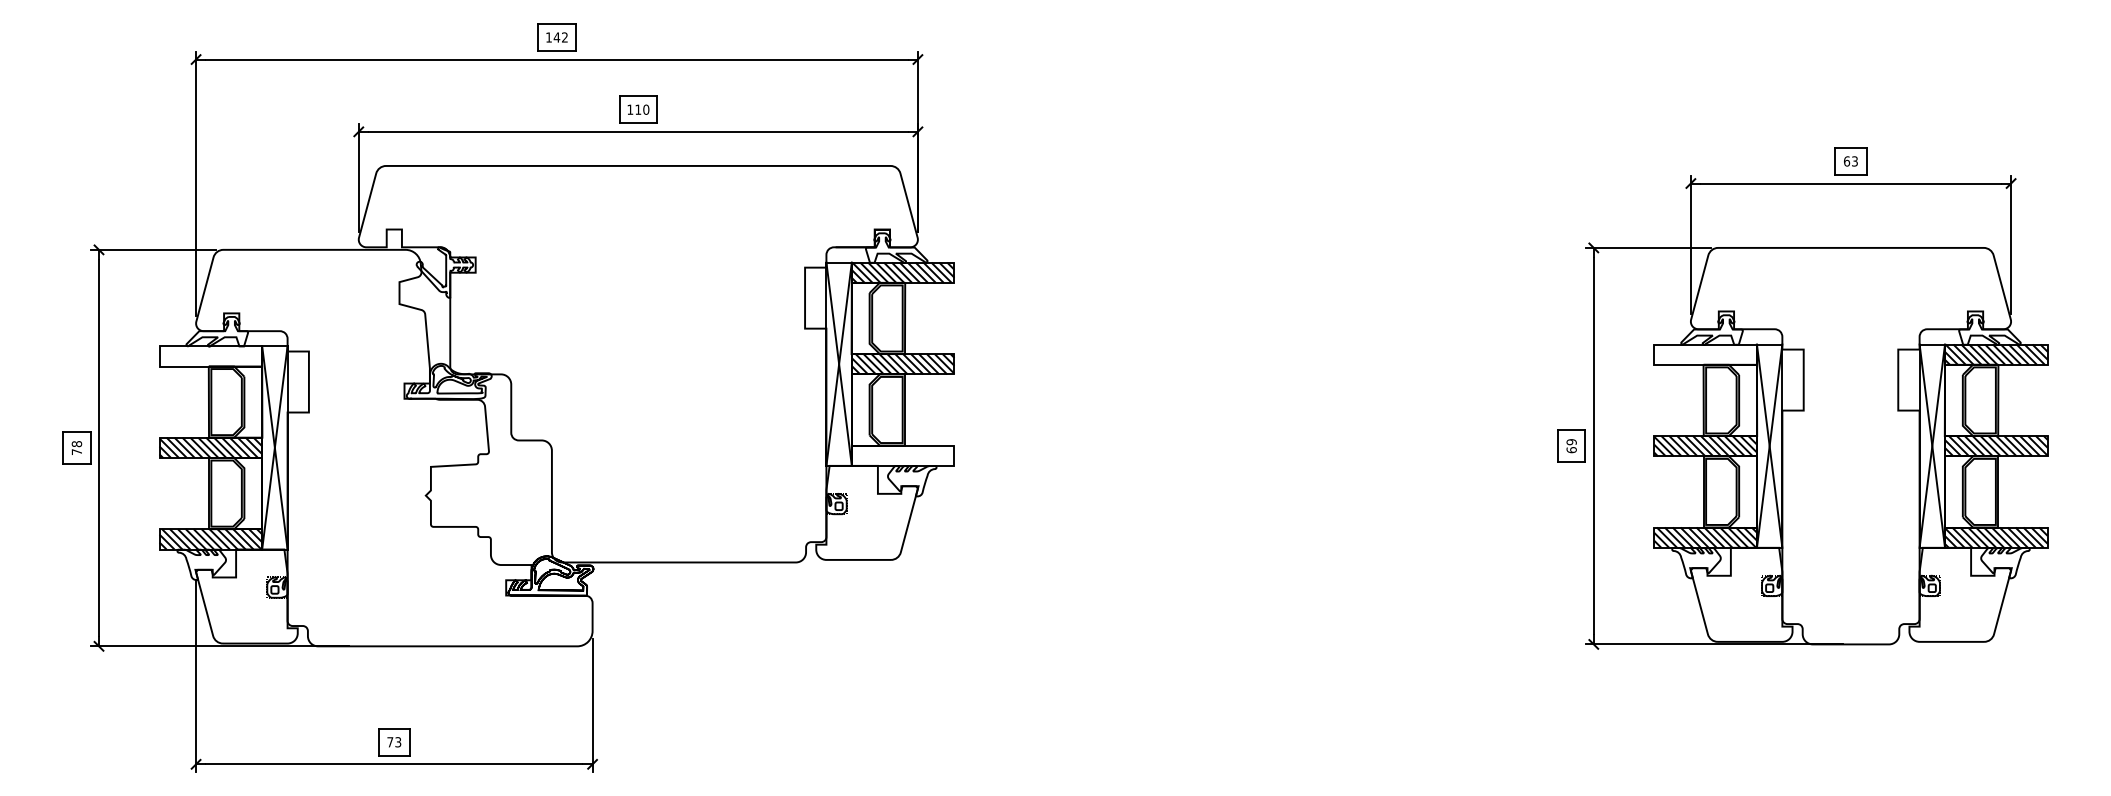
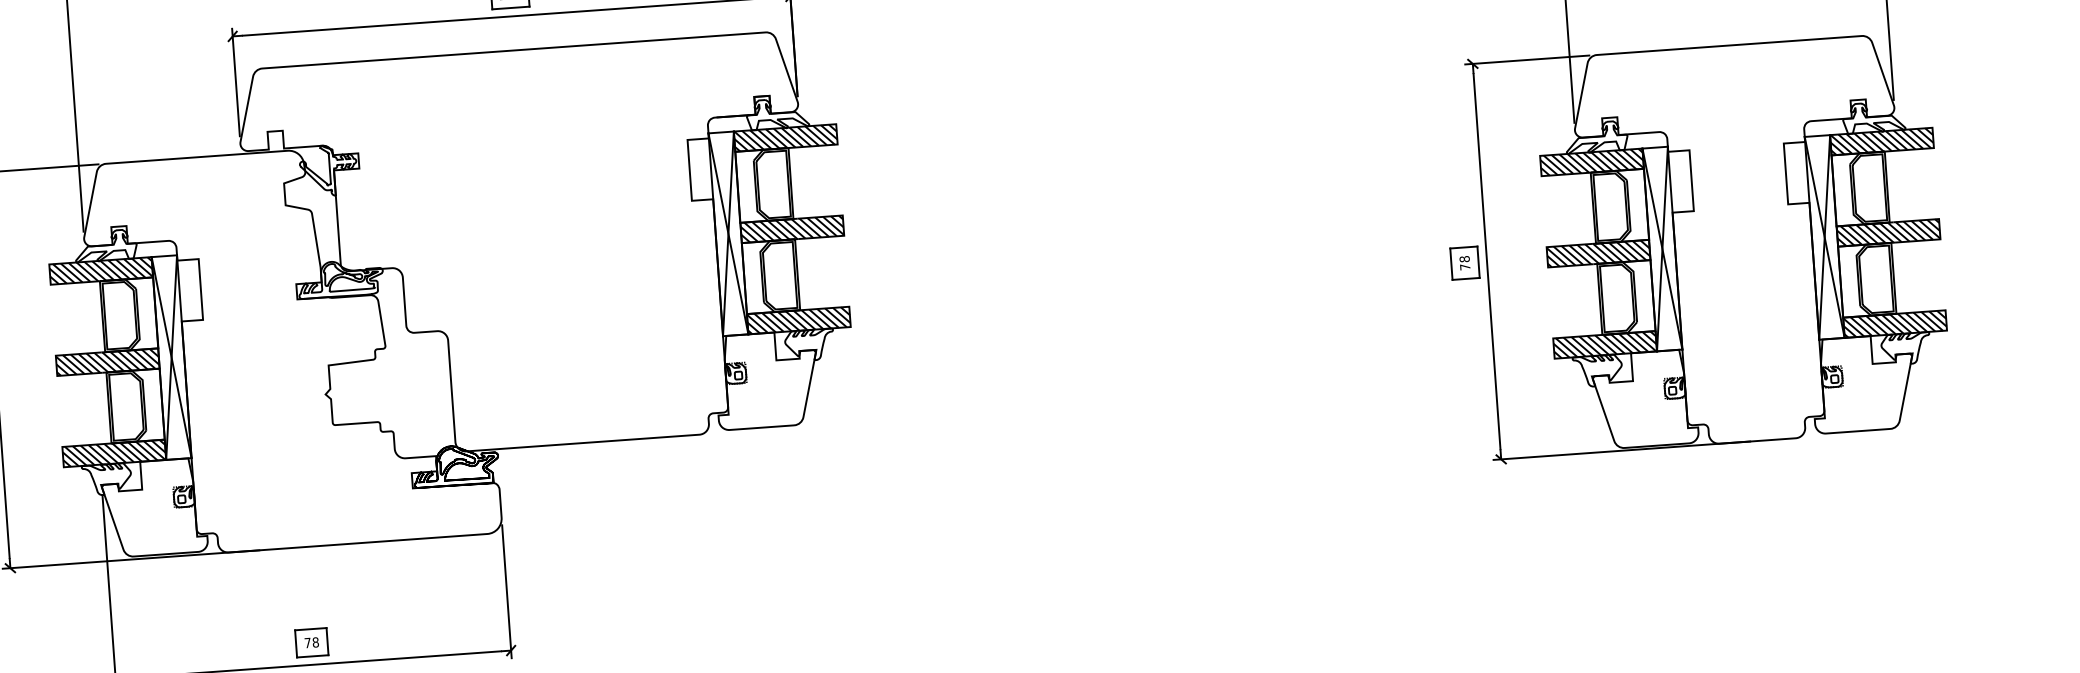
hatch: (1705, 354) -> (1591, 162), added
hatch: (210, 356) -> (100, 271), added
text: (1571, 446) -> (1464, 263), 69 -> 78
hatch: (902, 455) -> (798, 320), added
text: (398, 742) -> (315, 642), 73 -> 78

